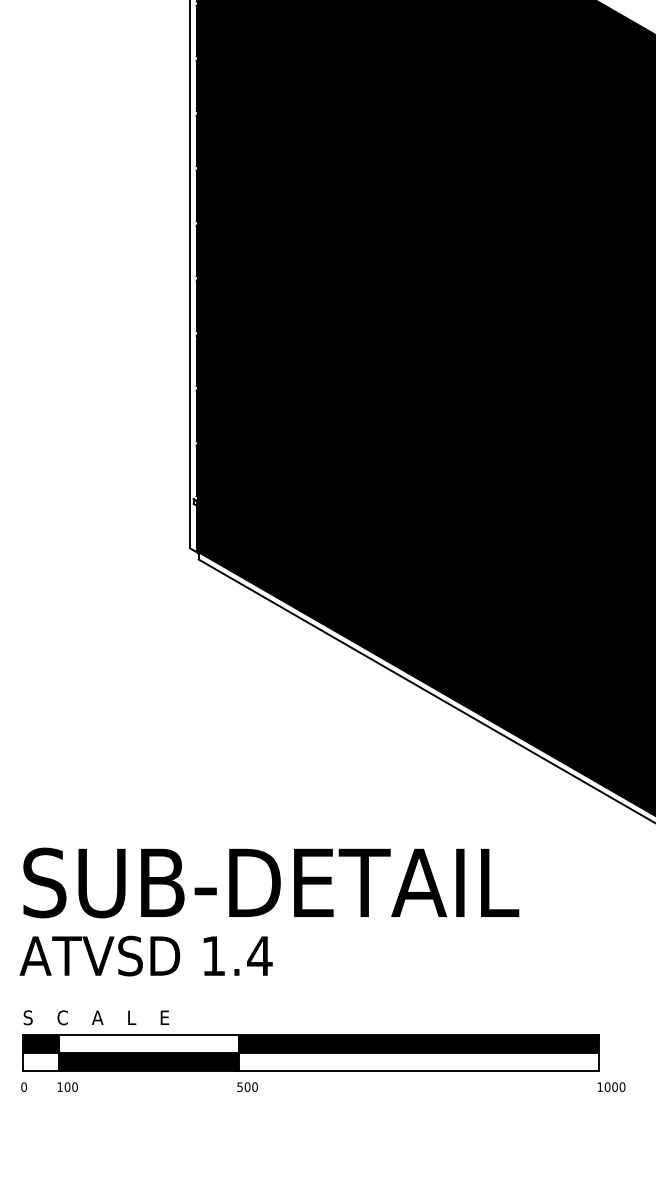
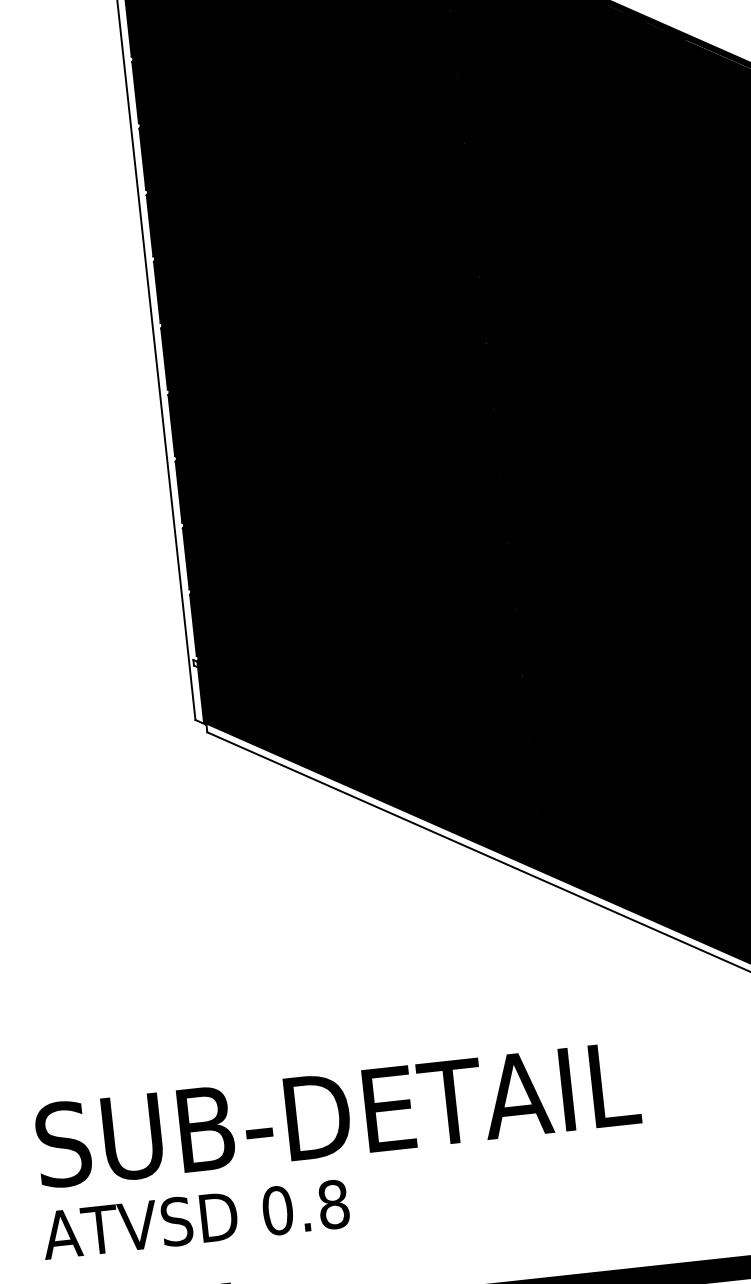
text: (236, 955) -> (305, 1206), 1.4 -> 0.8

